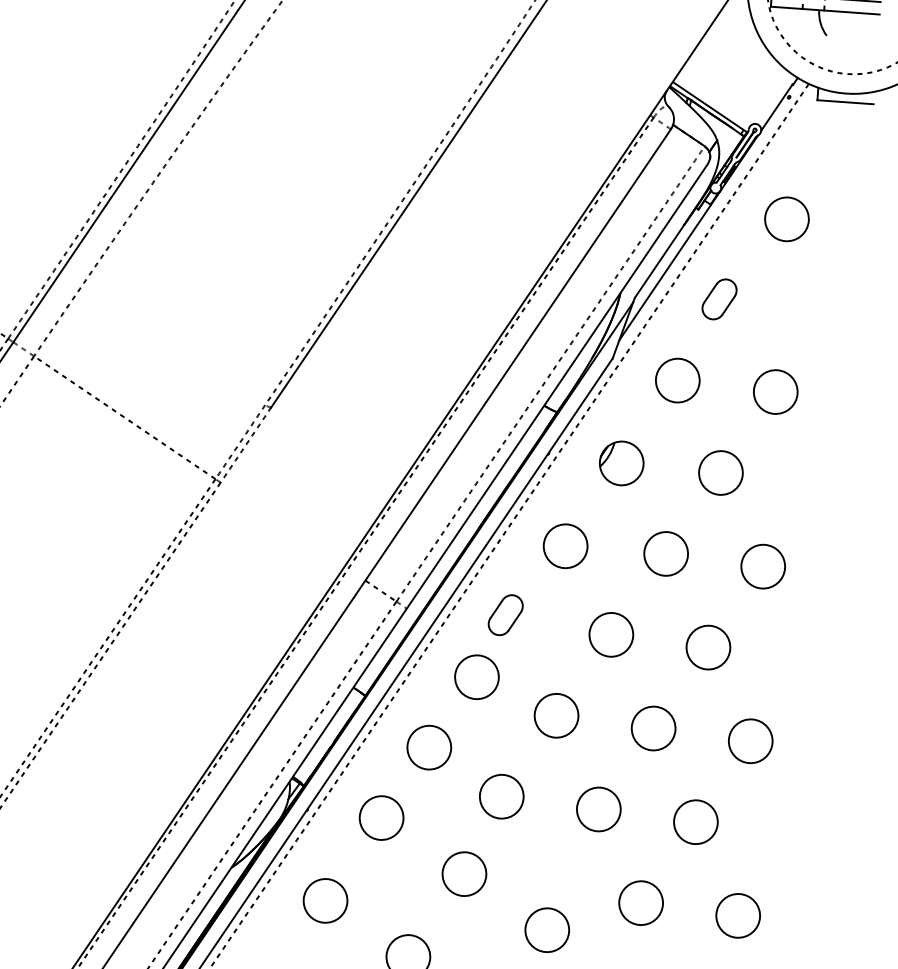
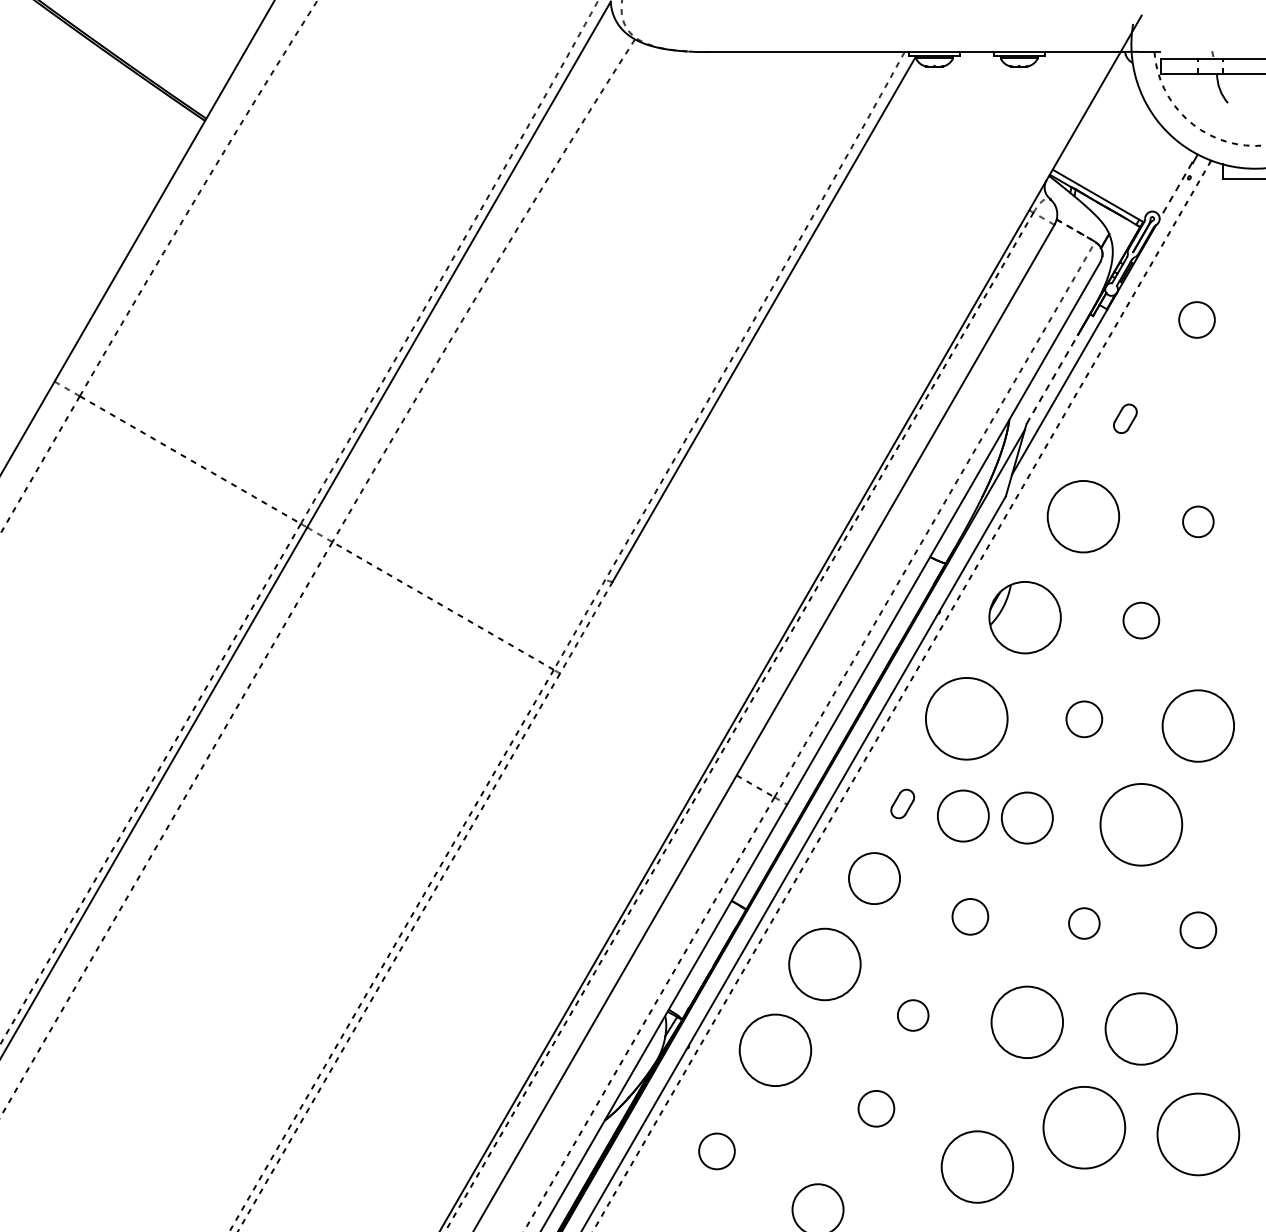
line: (776, 107) -> (1175, 190), solid -> dashed
line: (688, 135) -> (1075, 230), solid -> dashed
circle: (786, 218) -> (1196, 319), size x0.7
line: (659, 261) -> (1052, 379), solid -> dashed
part: (719, 299) -> (1125, 418), size x0.6
circle: (677, 380) -> (1082, 516), size x1.4
circle: (775, 391) -> (1197, 521), size x0.6
part: (621, 463) -> (1024, 617), size x1.4
circle: (720, 472) -> (1140, 620), size x0.7
circle: (565, 545) -> (966, 718), size x1.6
circle: (665, 553) -> (1083, 718), size x0.7
circle: (762, 566) -> (1197, 725), size x1.4
part: (505, 614) -> (902, 803), size x0.6
circle: (556, 628) -> (963, 815), added
circle: (707, 647) -> (1140, 824), size x1.6
circle: (556, 715) -> (970, 916), size x0.7
circle: (652, 728) -> (1083, 923), size x0.6
circle: (750, 740) -> (1197, 929), size x0.7
circle: (428, 747) -> (824, 964), size x1.4
circle: (501, 796) -> (912, 1015), size x0.6
circle: (599, 808) -> (1027, 1021), size x1.4
circle: (380, 818) -> (774, 1050), size x1.4
circle: (695, 821) -> (1140, 1028), size x1.4
circle: (464, 873) -> (876, 1108), size x0.7
circle: (325, 900) -> (716, 1150), size x0.7
circle: (640, 902) -> (1083, 1127), size x1.6
circle: (737, 915) -> (1197, 1133), size x1.6
circle: (546, 929) -> (976, 1166), size x1.4

